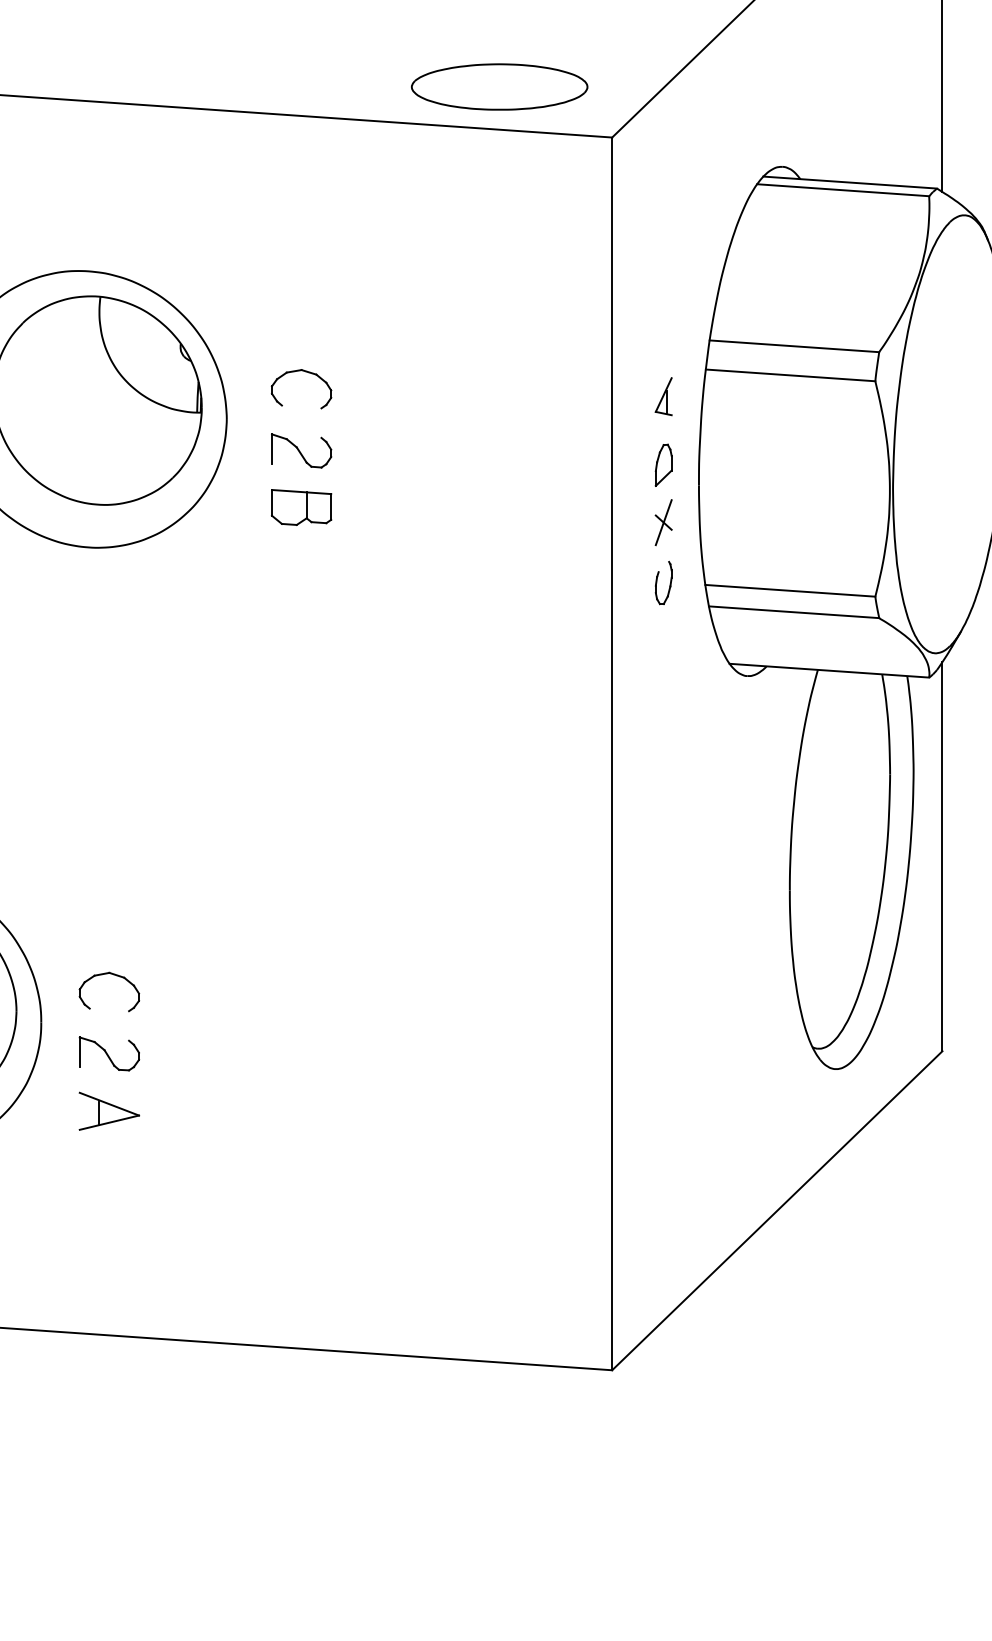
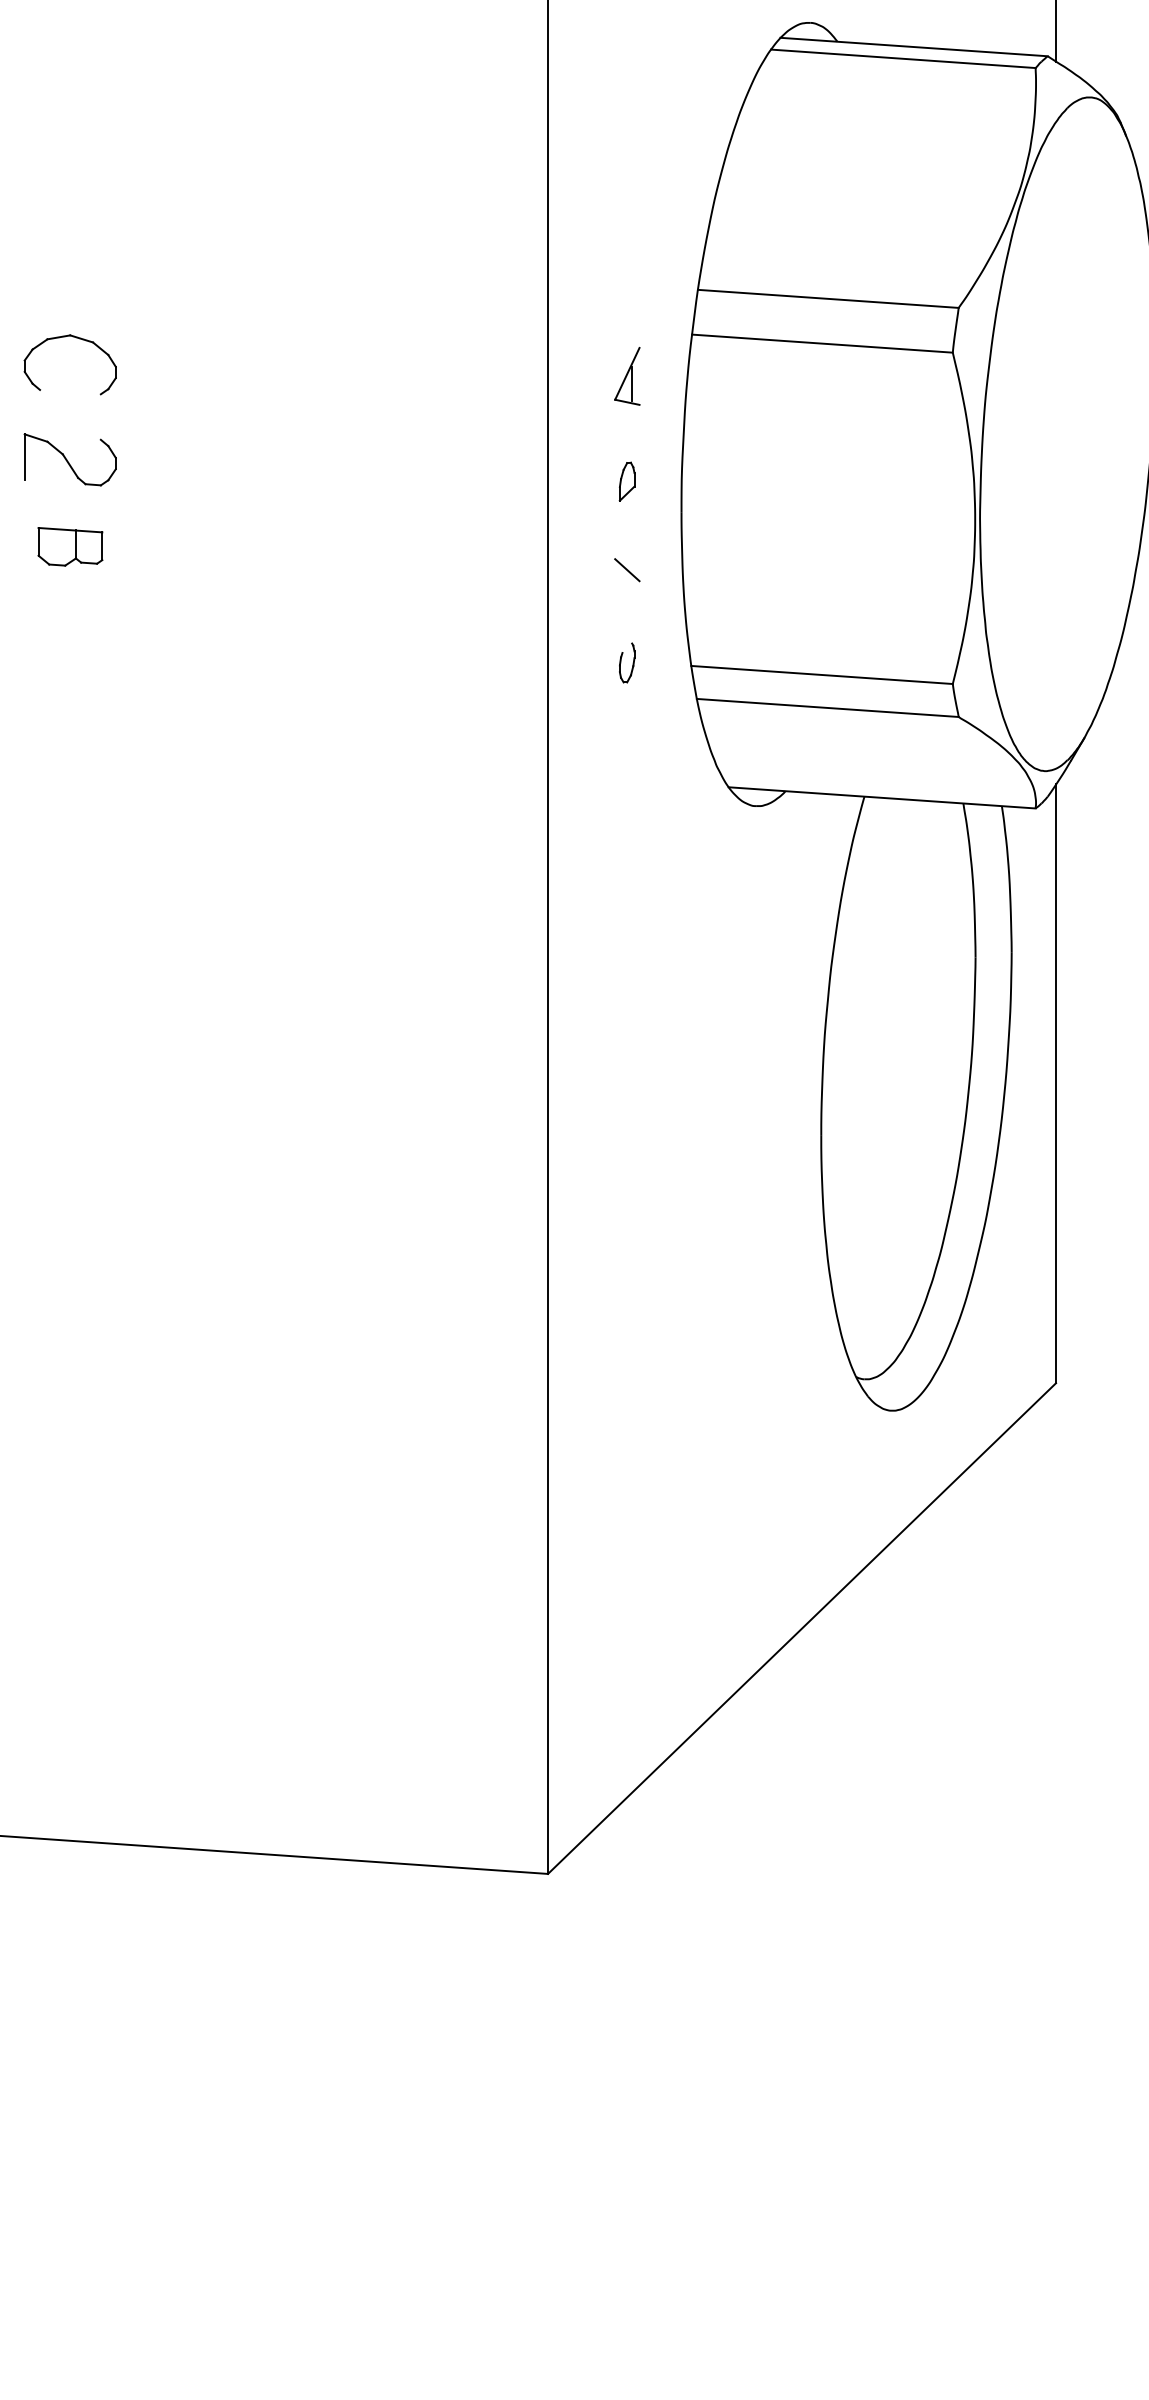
part: (663, 464) -> (626, 480), size x0.6
part: (301, 507) -> (70, 546), size x0.7
line: (663, 522) -> (626, 569), removed
part: (663, 582) -> (626, 662), size x0.6

